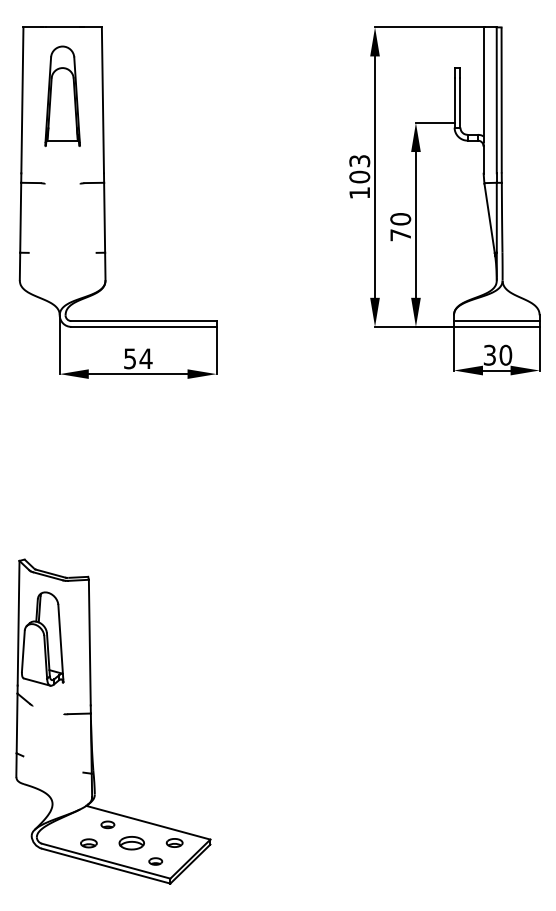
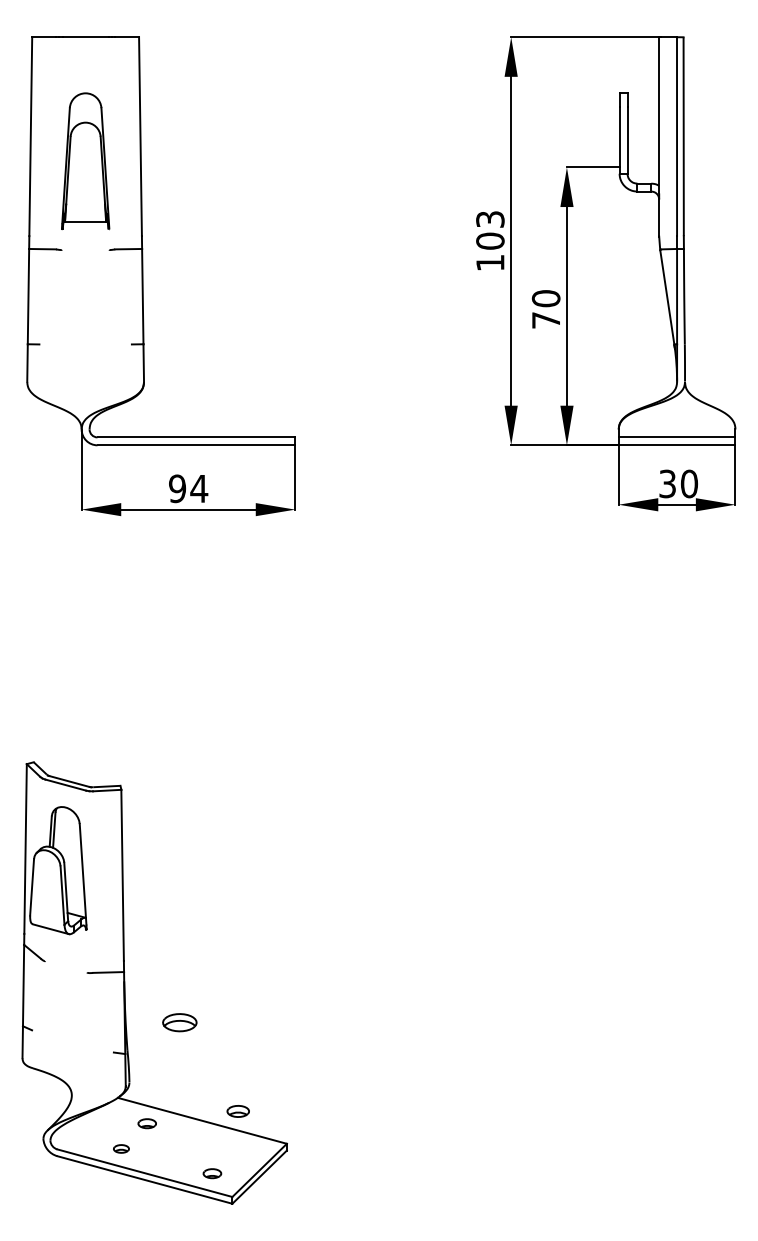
part: (62, 96) -> (85, 161), moved
text: (130, 358) -> (177, 488), 54 -> 94
part: (88, 843) -> (121, 1148), size x0.7
part: (131, 843) -> (179, 1022), moved
part: (174, 843) -> (237, 1111), moved

